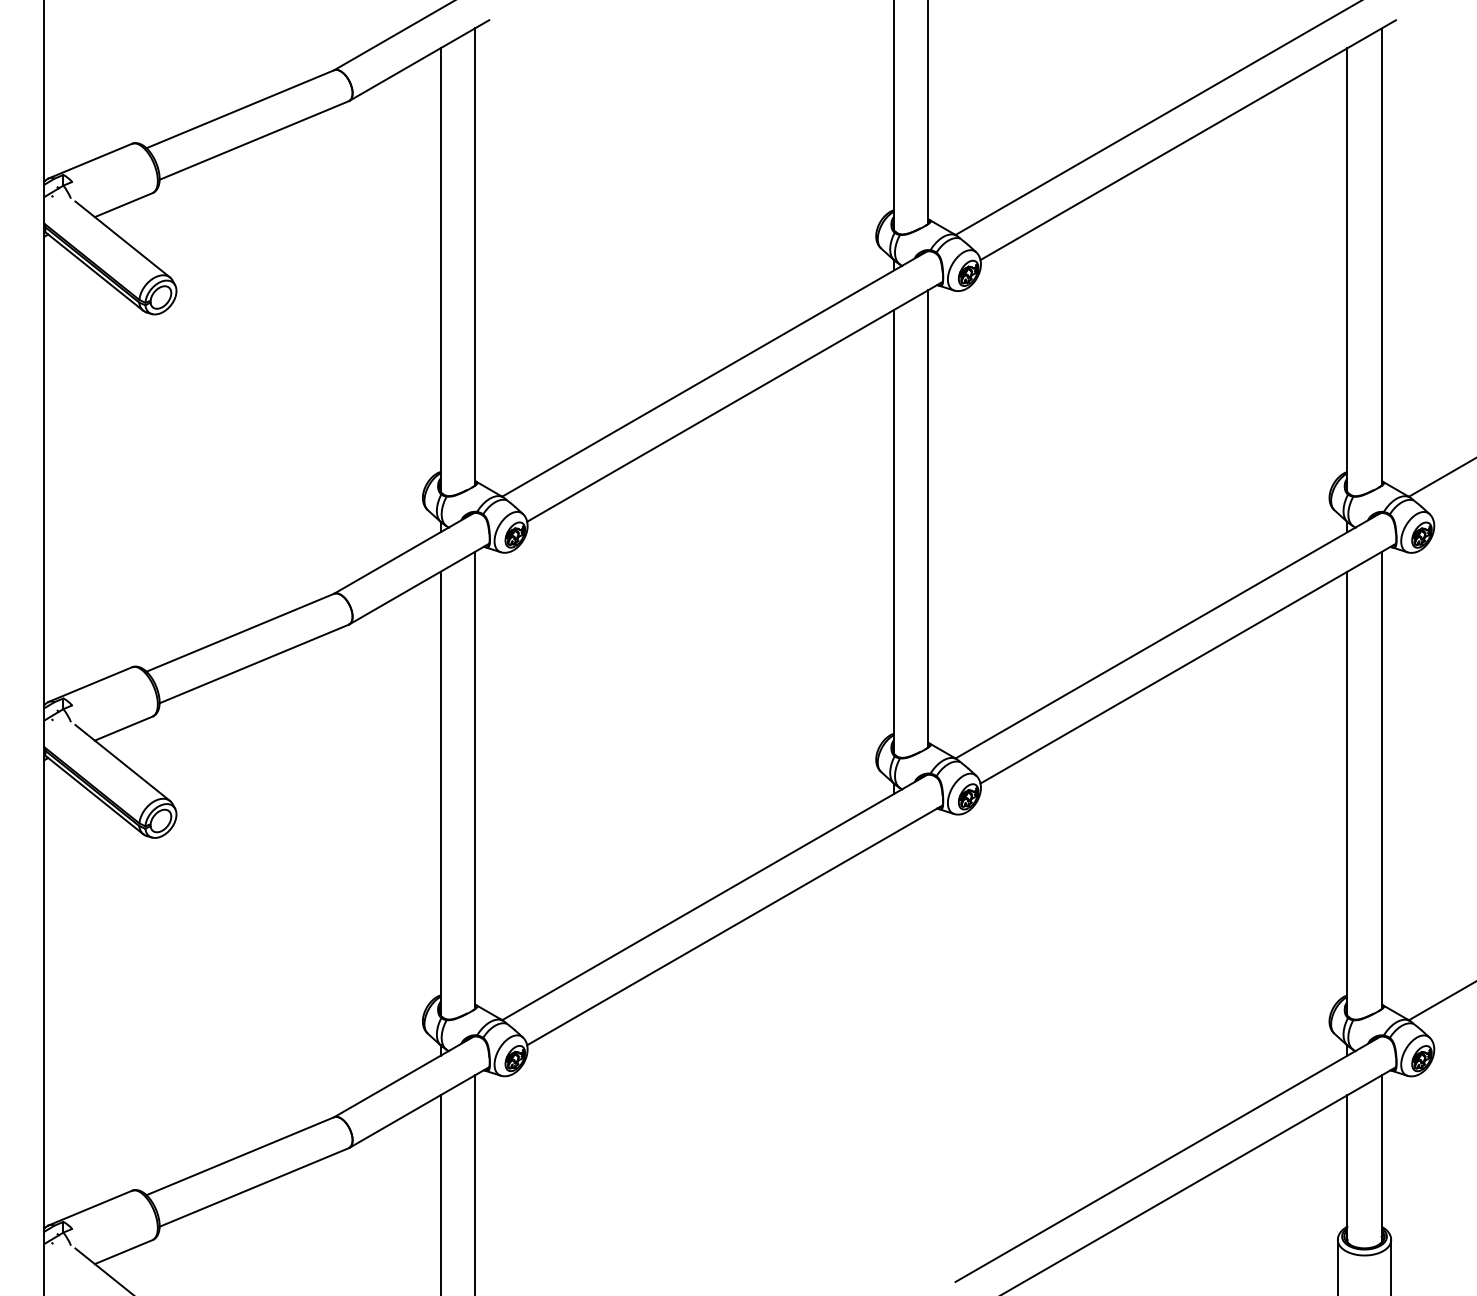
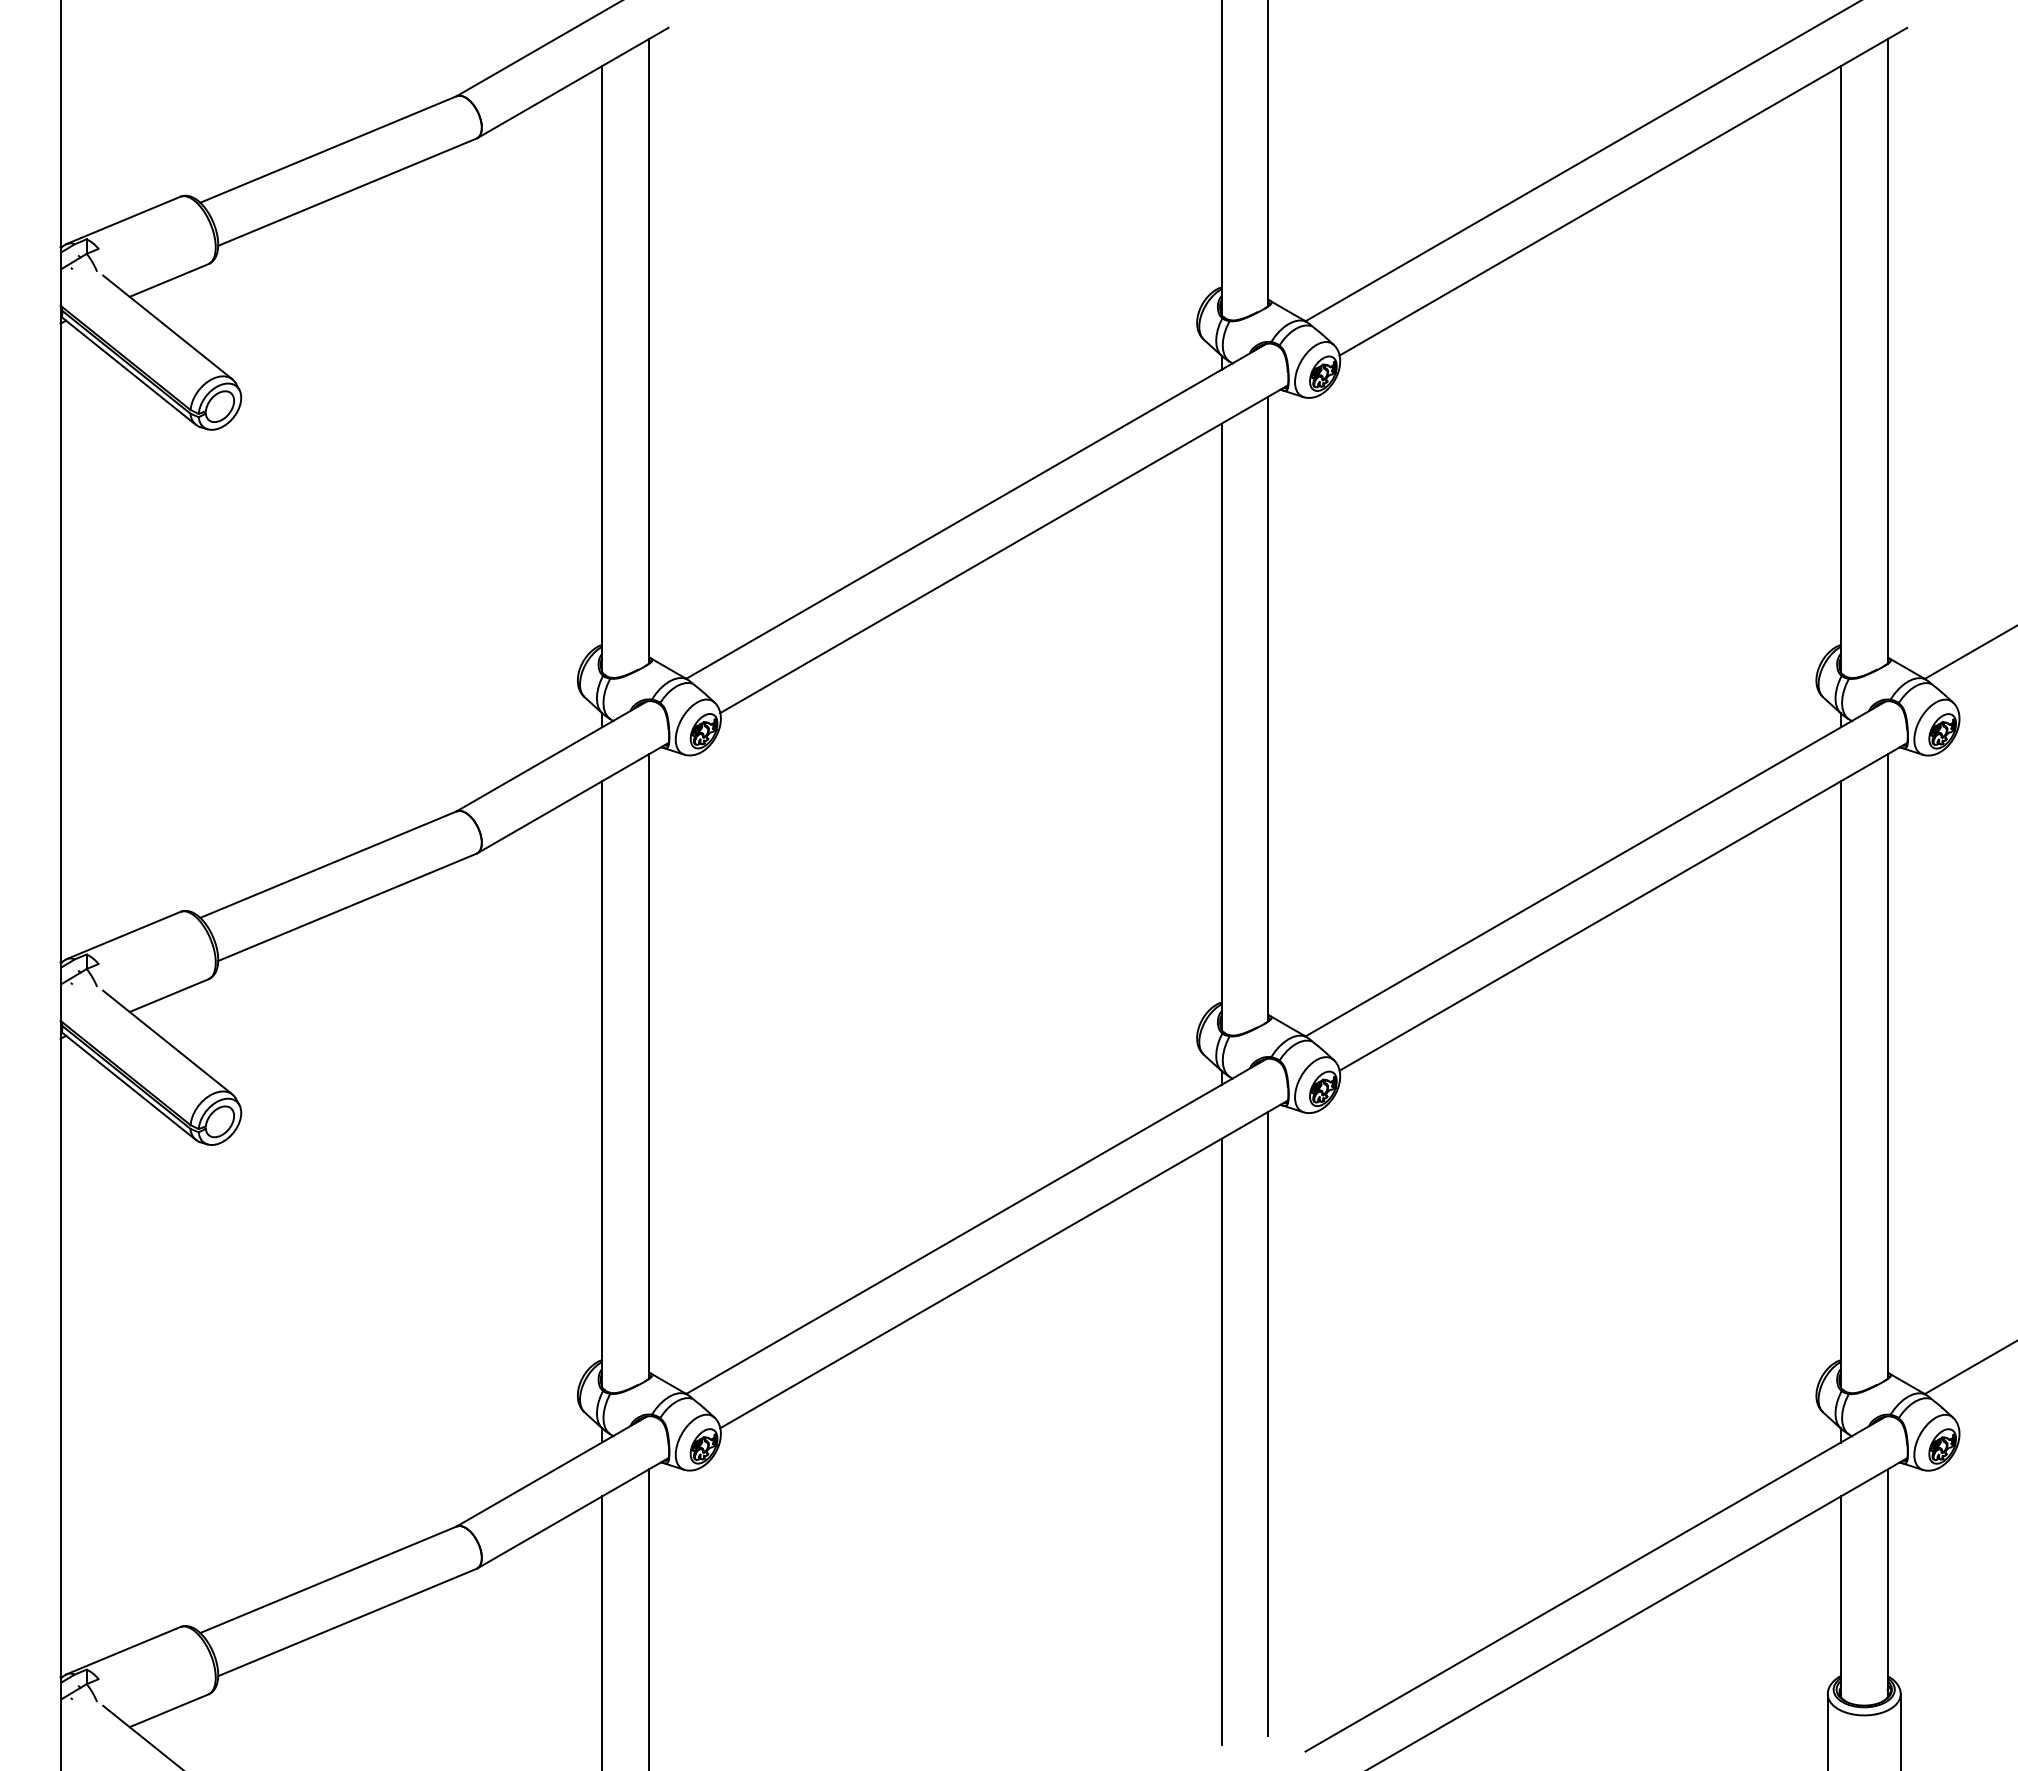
line: (928, 1041) -> (1268, 1423), added
line: (894, 1054) -> (1221, 1441), added

